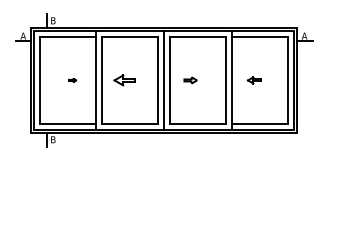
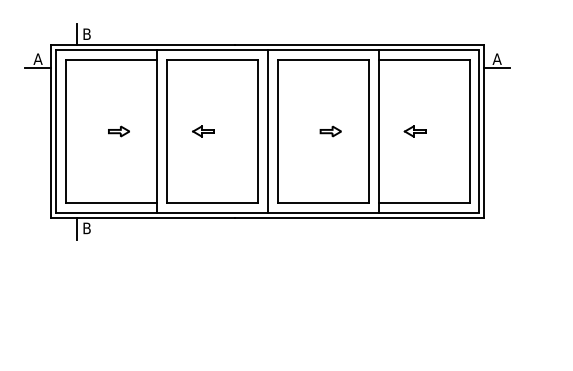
part: (72, 80) -> (118, 131), size x1.67
part: (124, 80) -> (203, 131), size x0.62
part: (190, 80) -> (330, 131), moved

